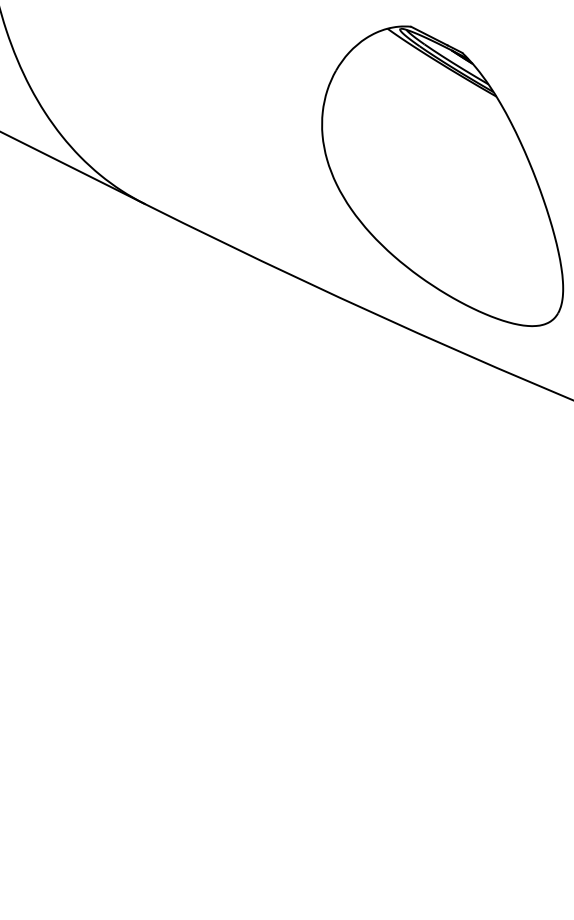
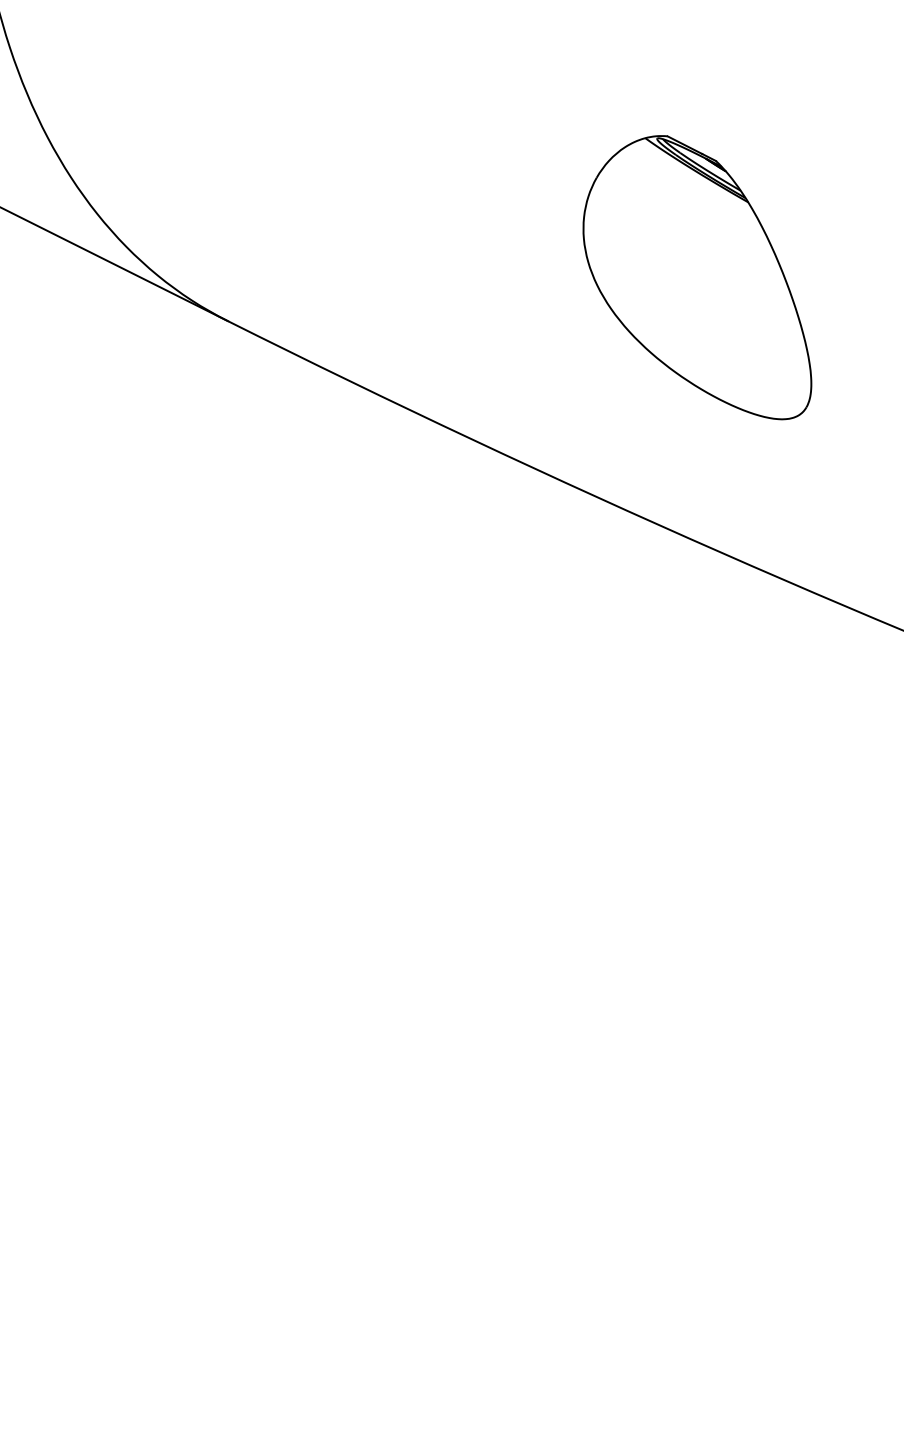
part: (442, 176) -> (696, 277), size x0.6

